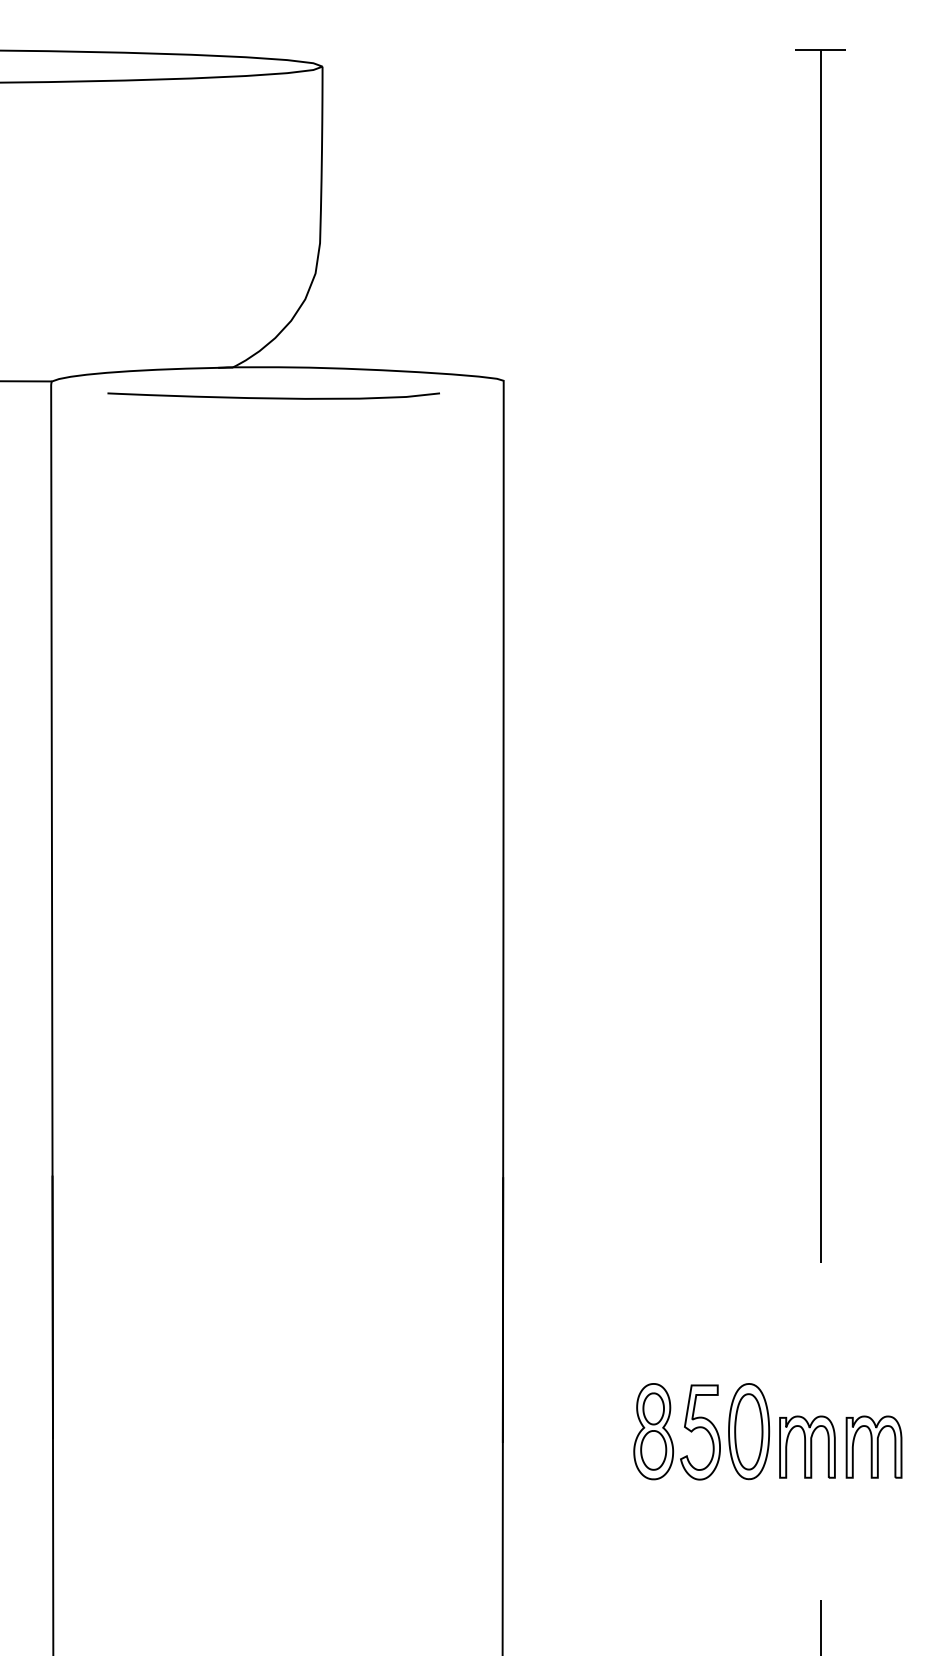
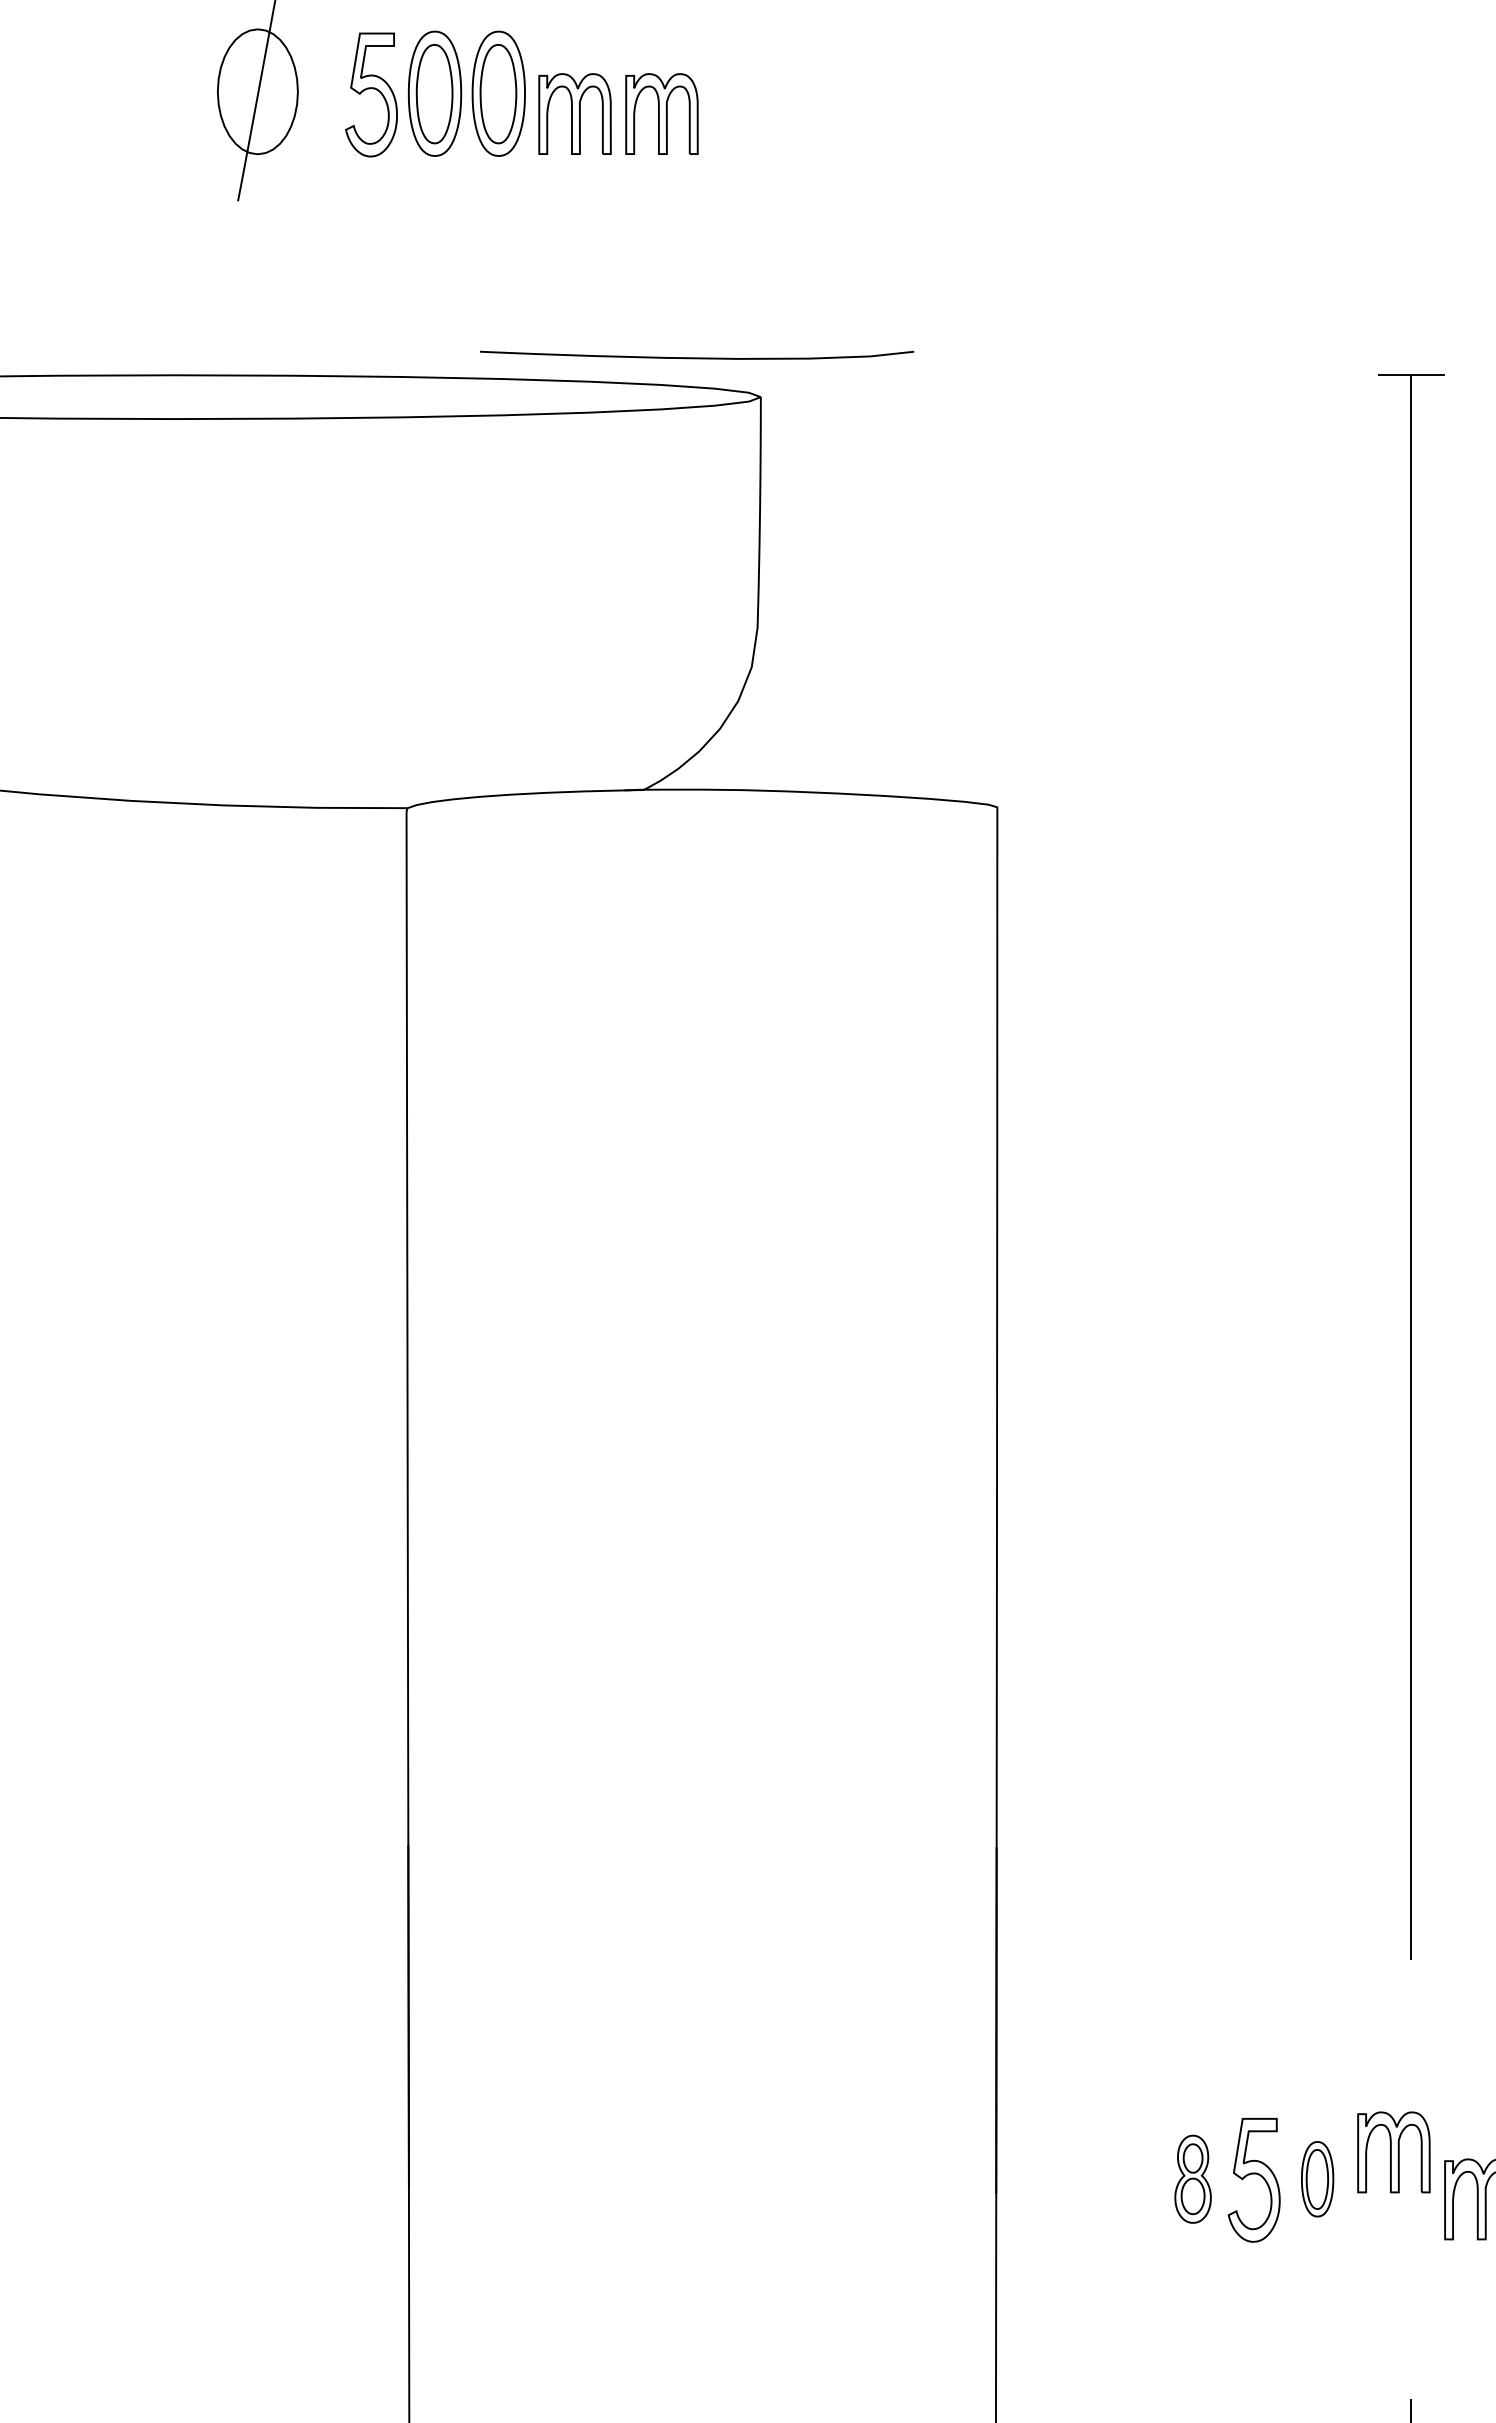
curve: (274, 397) -> (697, 357), moved
part: (653, 1431) -> (1192, 2179), size x0.7
part: (748, 1431) -> (1317, 2179), size x0.6
part: (807, 1447) -> (1393, 2152), moved

